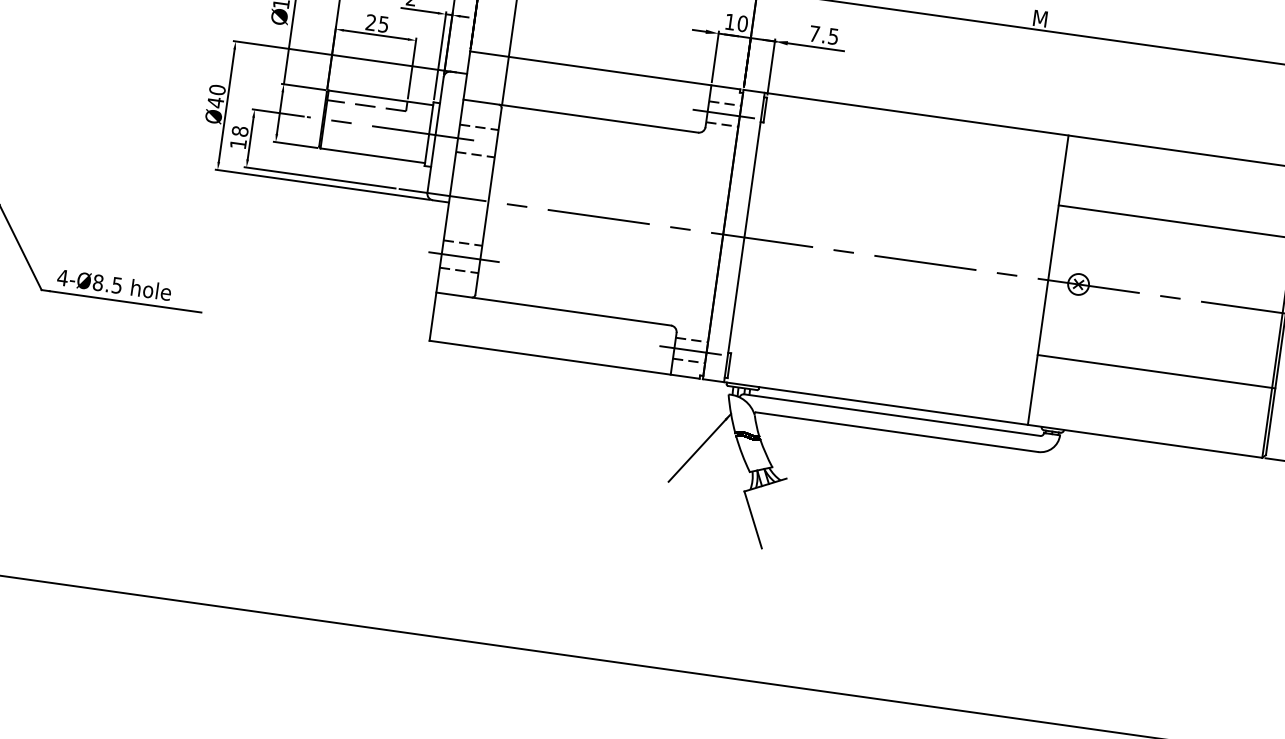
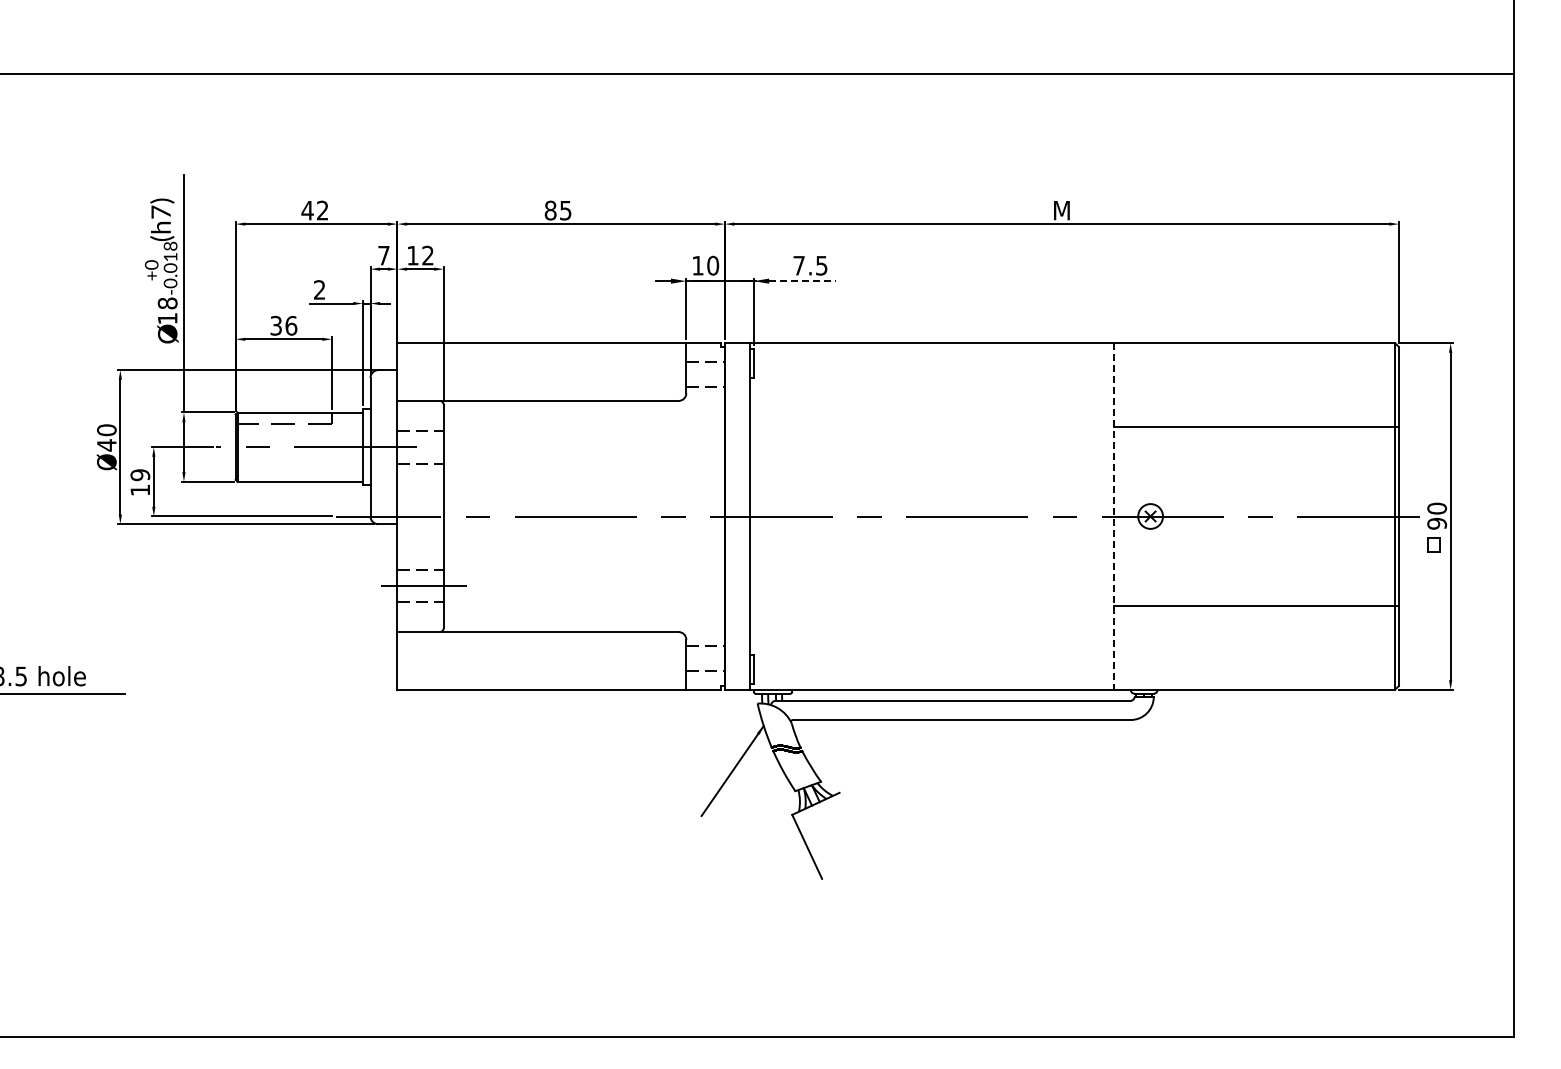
text: (377, 23) -> (283, 325), 25 -> 36
line: (815, 47) -> (802, 281), solid -> dashed
line: (723, 113) -> (705, 374), removed
text: (240, 131) -> (140, 475), 18 -> 19
line: (1048, 281) -> (1114, 517), solid -> dashed
line: (690, 350) -> (705, 658), removed

